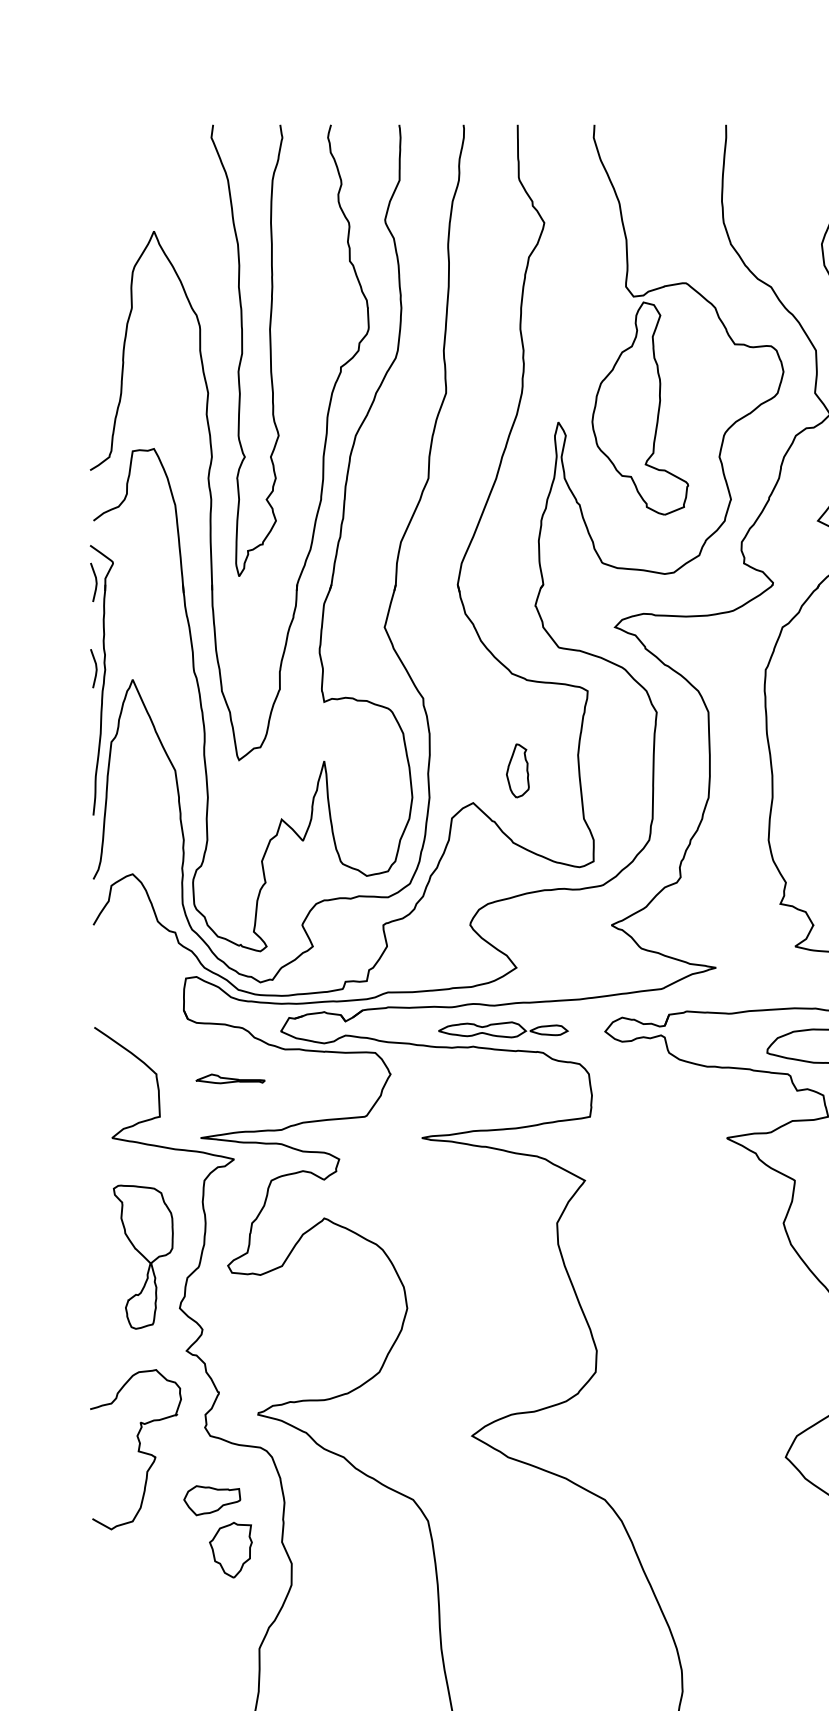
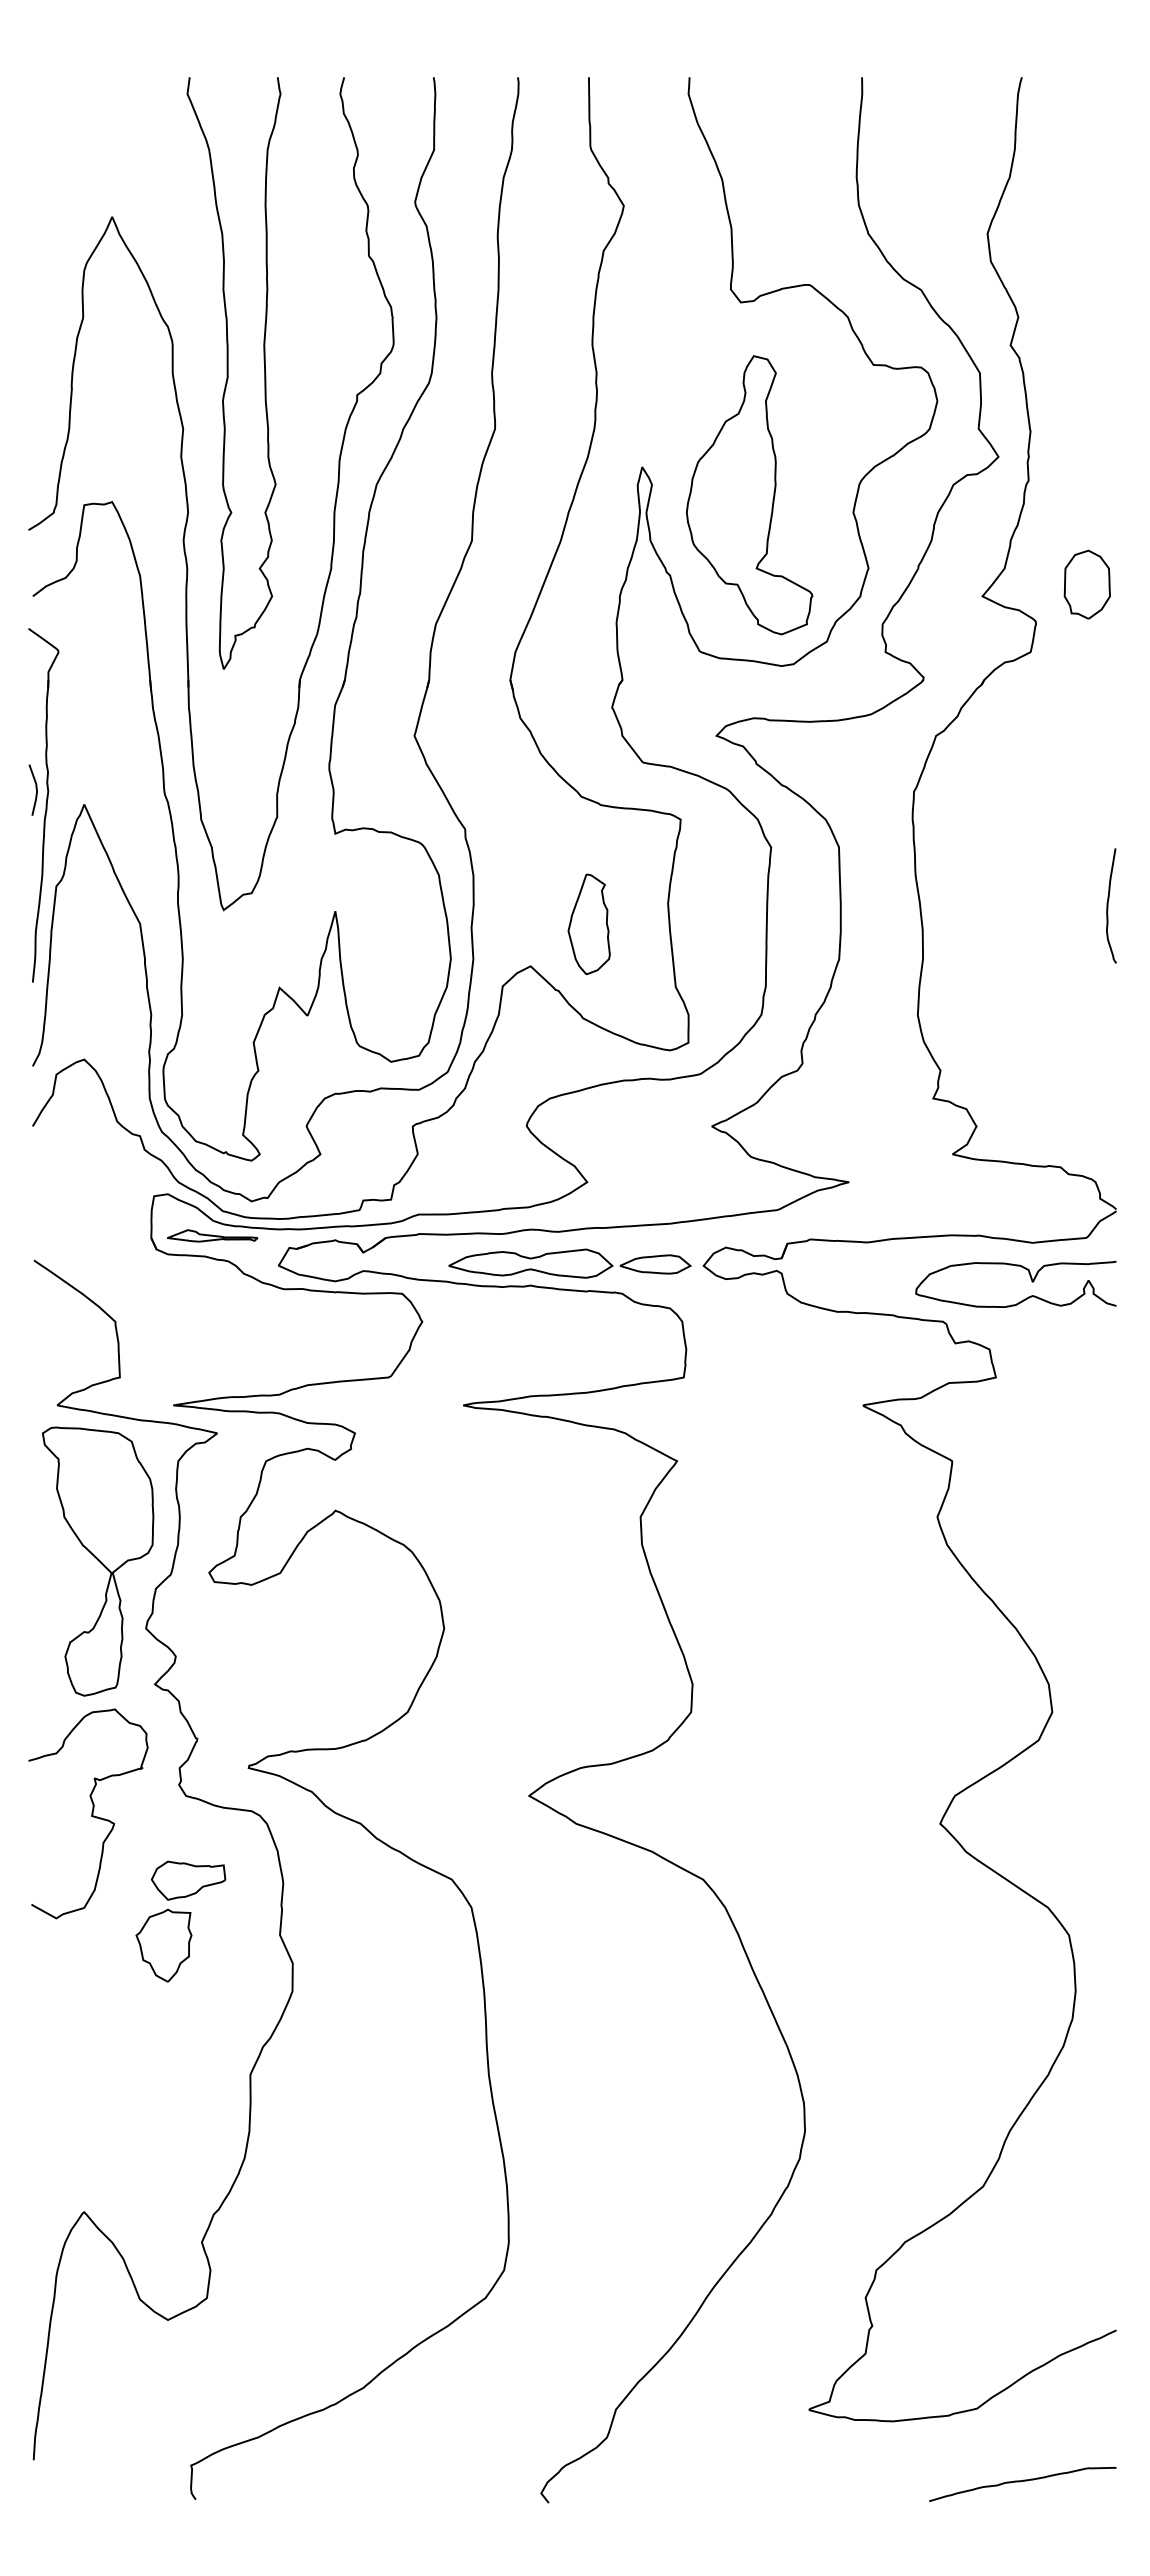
part: (640, 408) -> (749, 495), moved
line: (95, 581) -> (35, 675), removed
part: (517, 770) -> (588, 923), size x1.43
part: (502, 1029) -> (569, 1263), size x1.43
part: (230, 1078) -> (212, 1235), moved
part: (143, 1257) -> (98, 1561), size x1.43
part: (230, 1550) -> (163, 1945), moved

